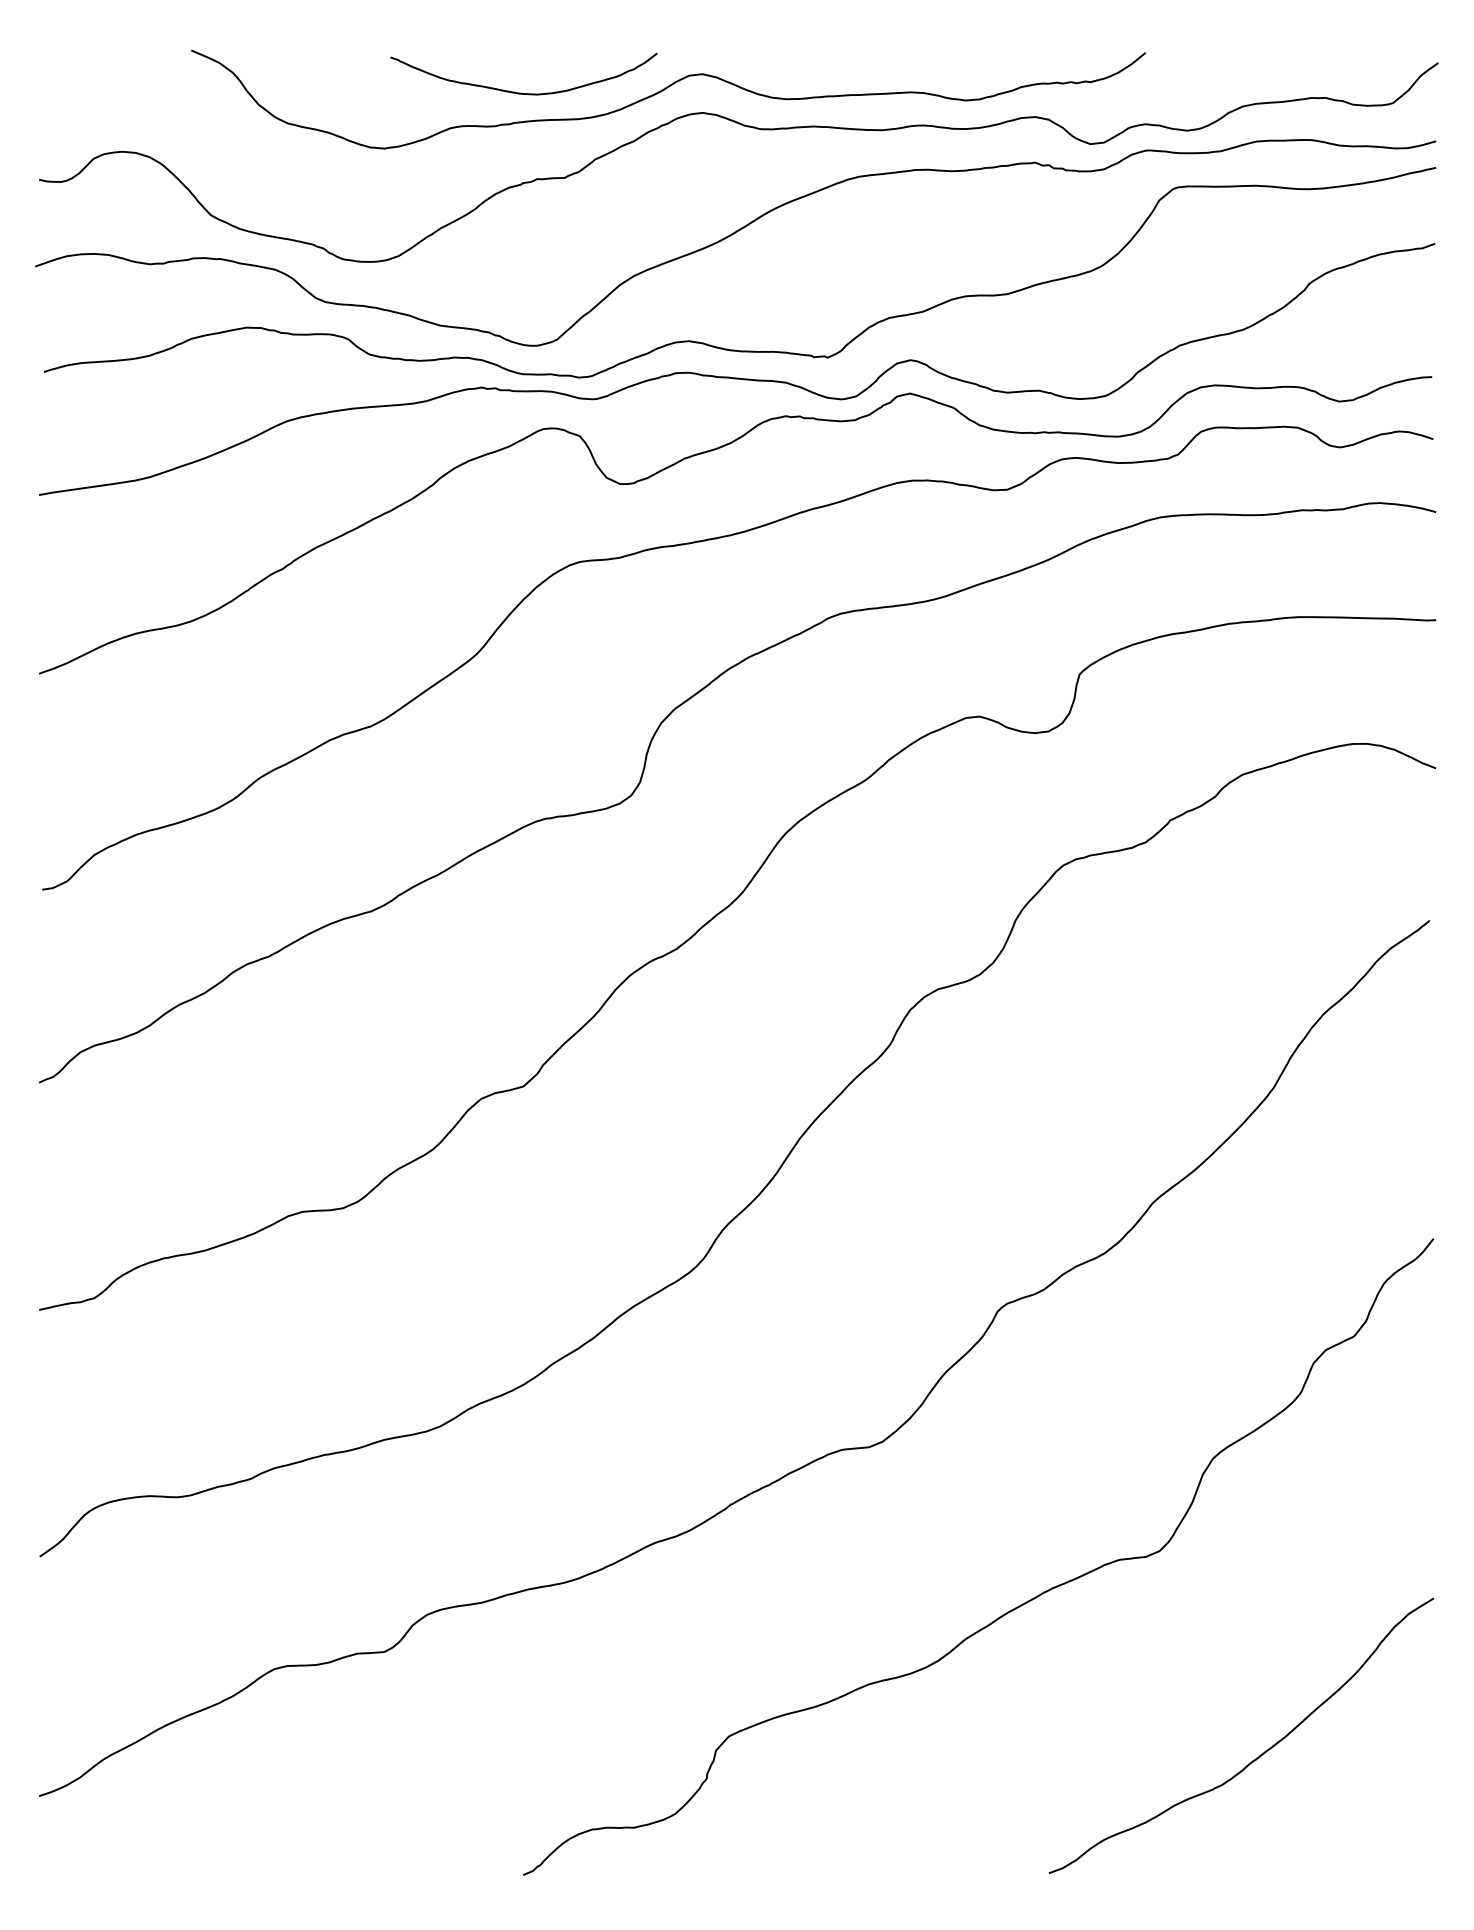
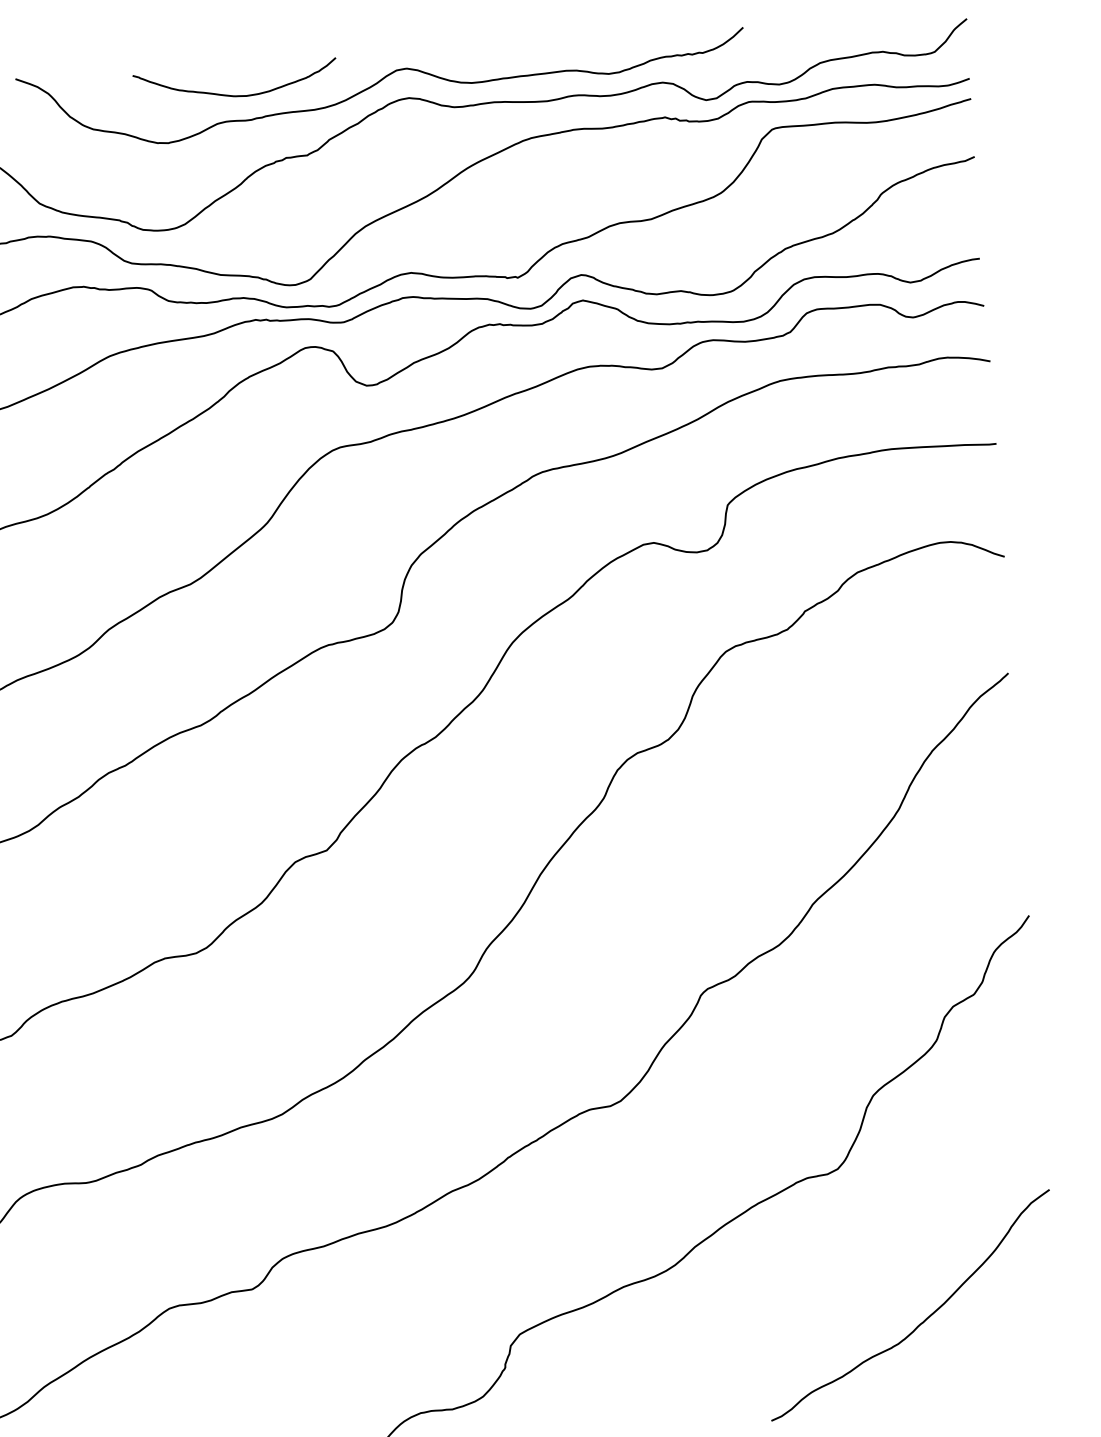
curve: (521, 92) -> (234, 95), moved

